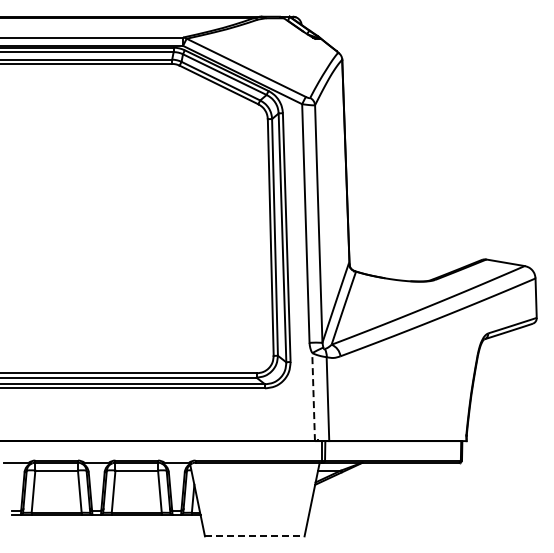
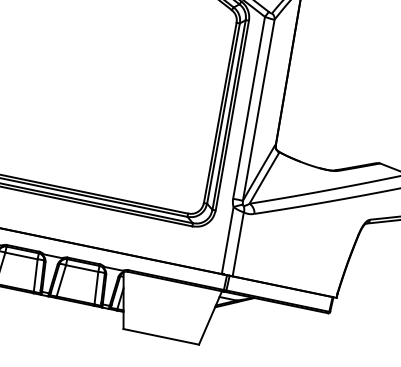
line: (313, 397) -> (227, 240), dashed -> solid
line: (254, 536) -> (161, 336), dashed -> solid

